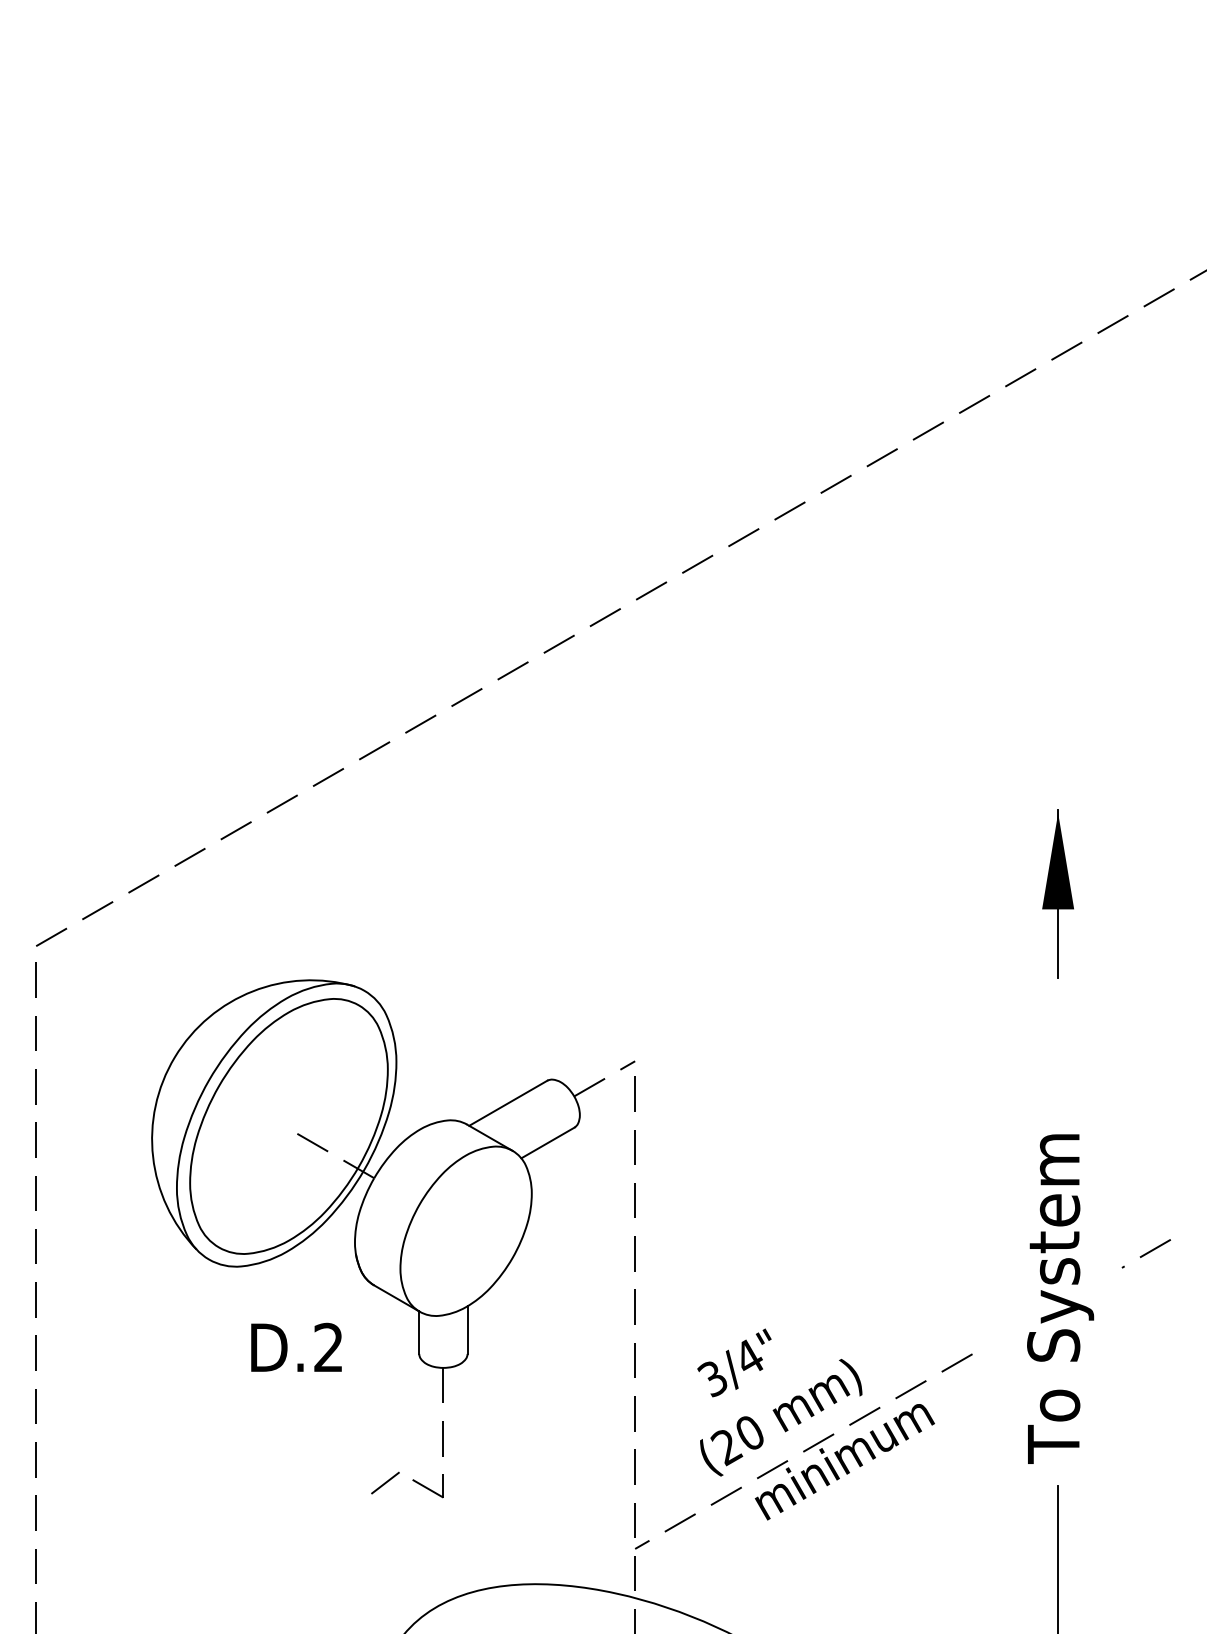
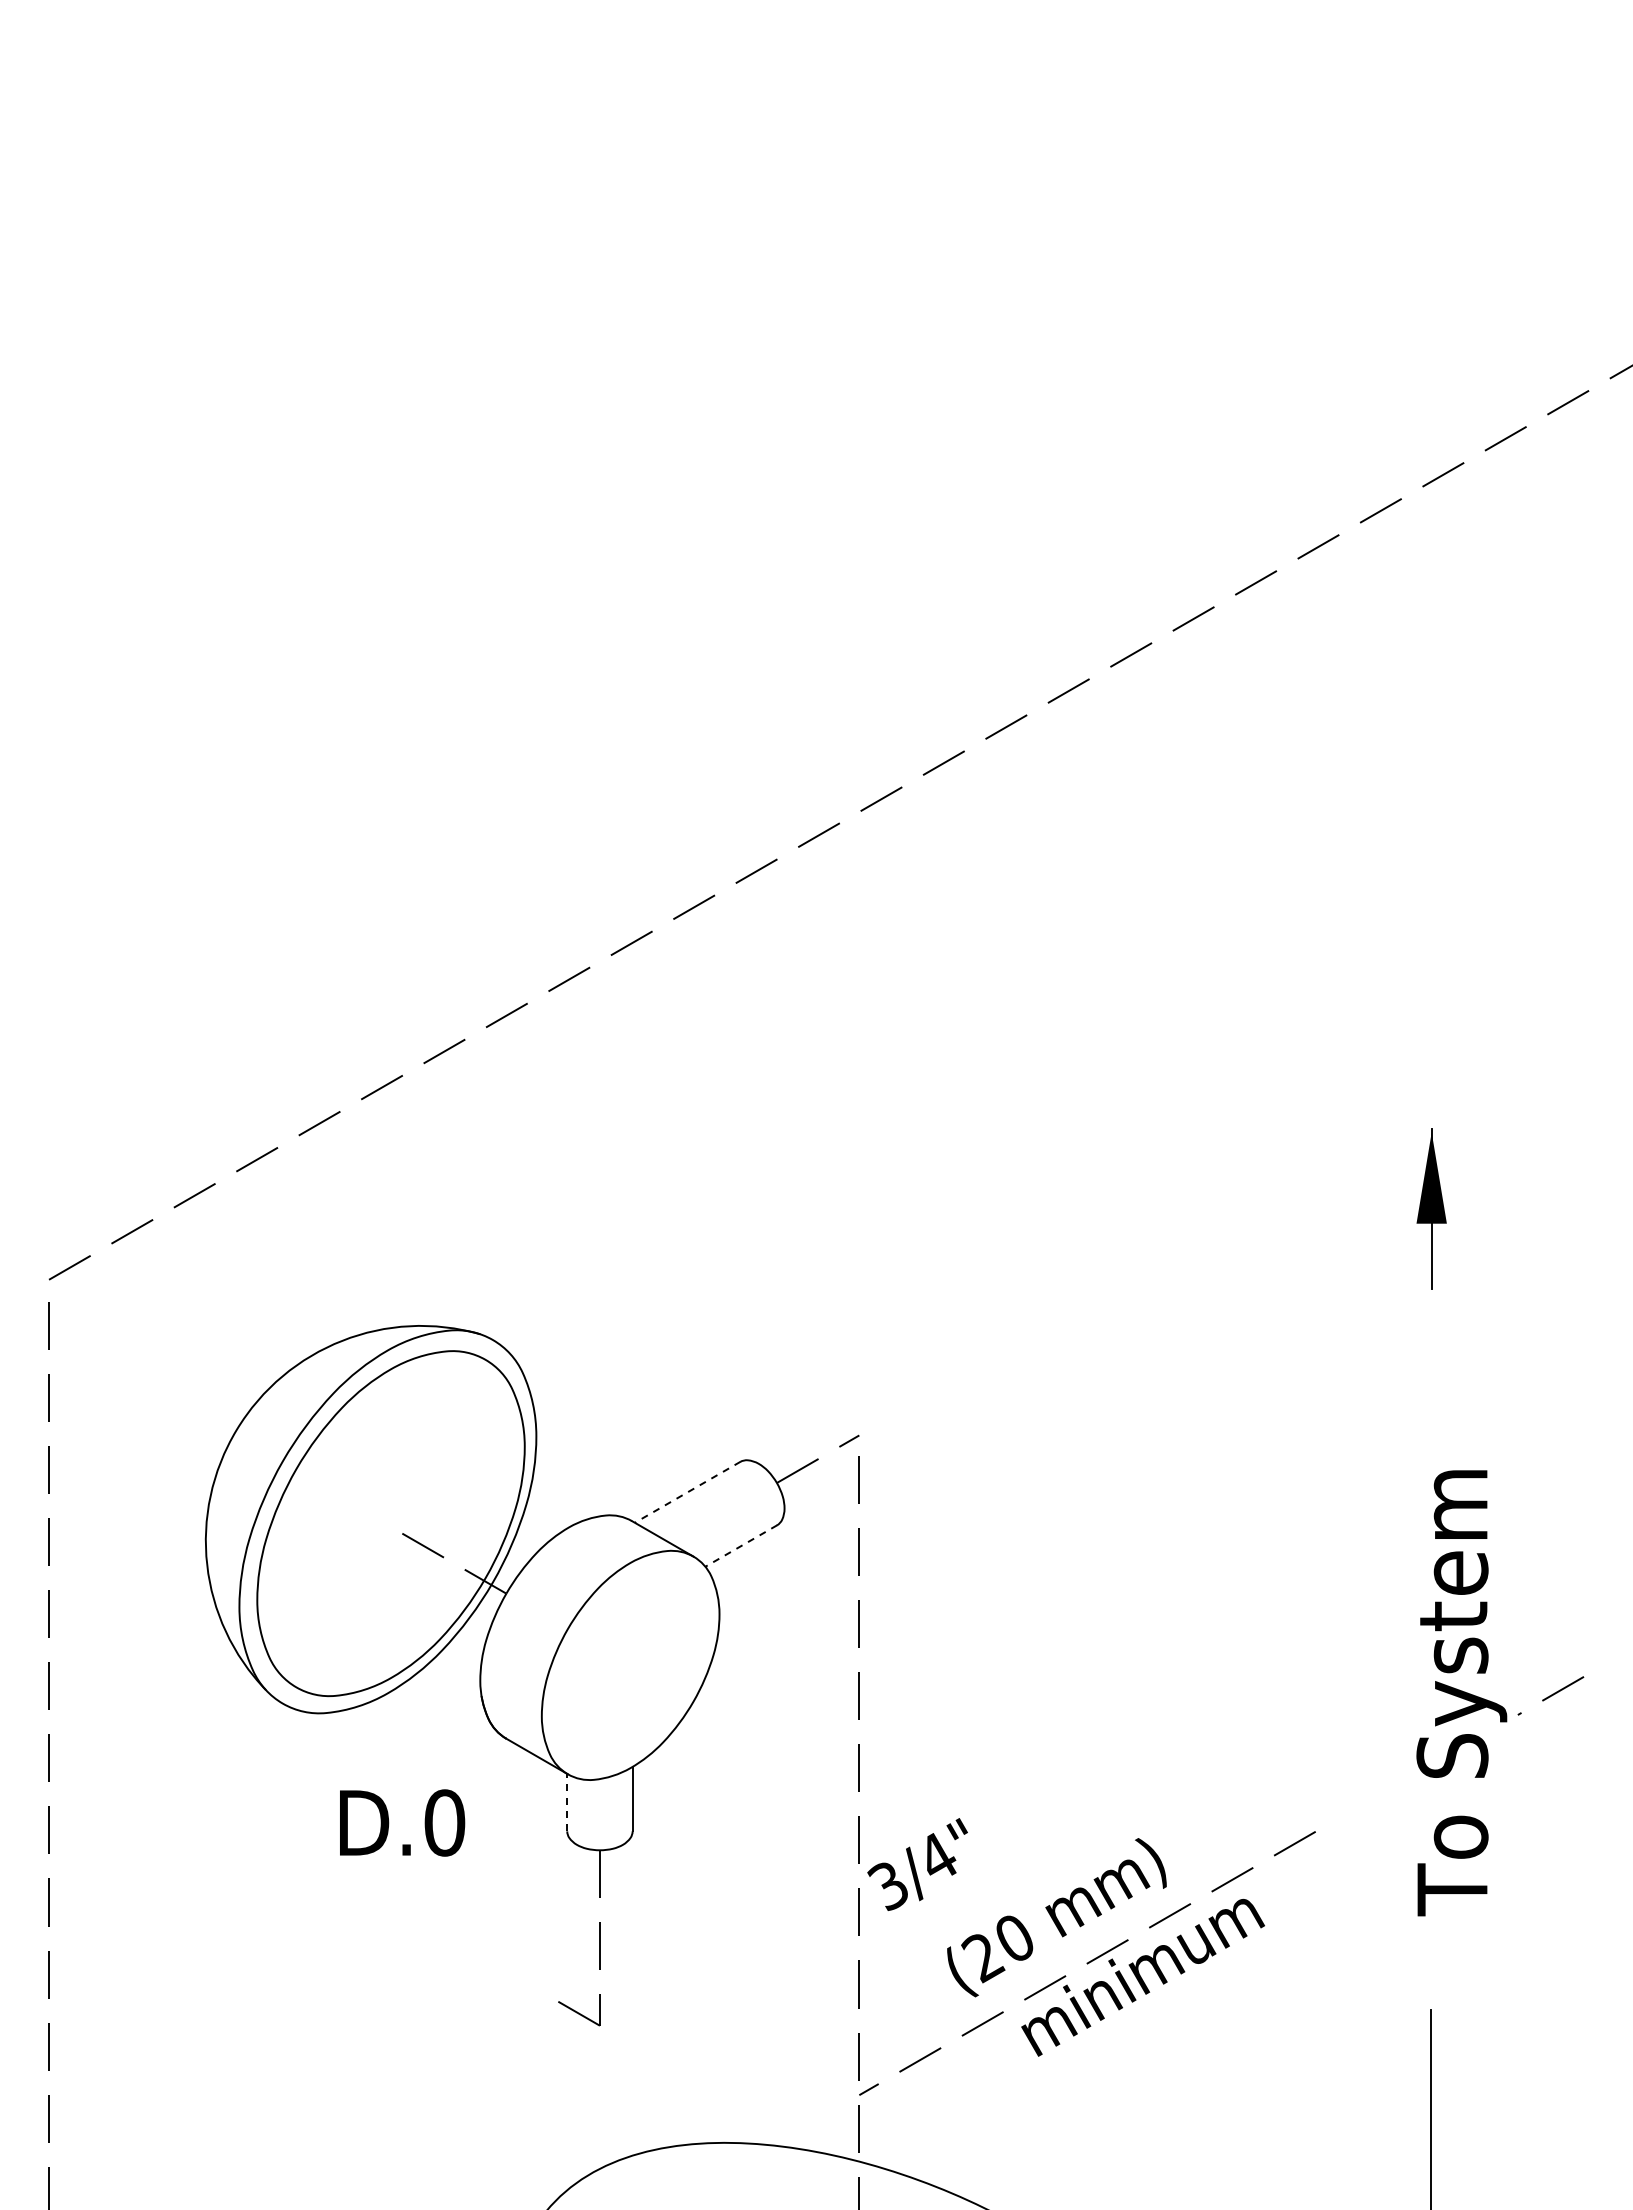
part: (1058, 893) -> (1431, 1208), size x0.7
line: (508, 1103) -> (687, 1492), solid -> dashed
line: (548, 1142) -> (741, 1545), solid -> dashed
text: (1060, 1299) -> (1461, 1693), moved
line: (419, 1332) -> (567, 1802), solid -> dashed
text: (328, 1347) -> (444, 1822), D.2 -> D.0
text: (734, 1362) -> (917, 1864), moved
line: (385, 1483) -> (521, 2006), removed

